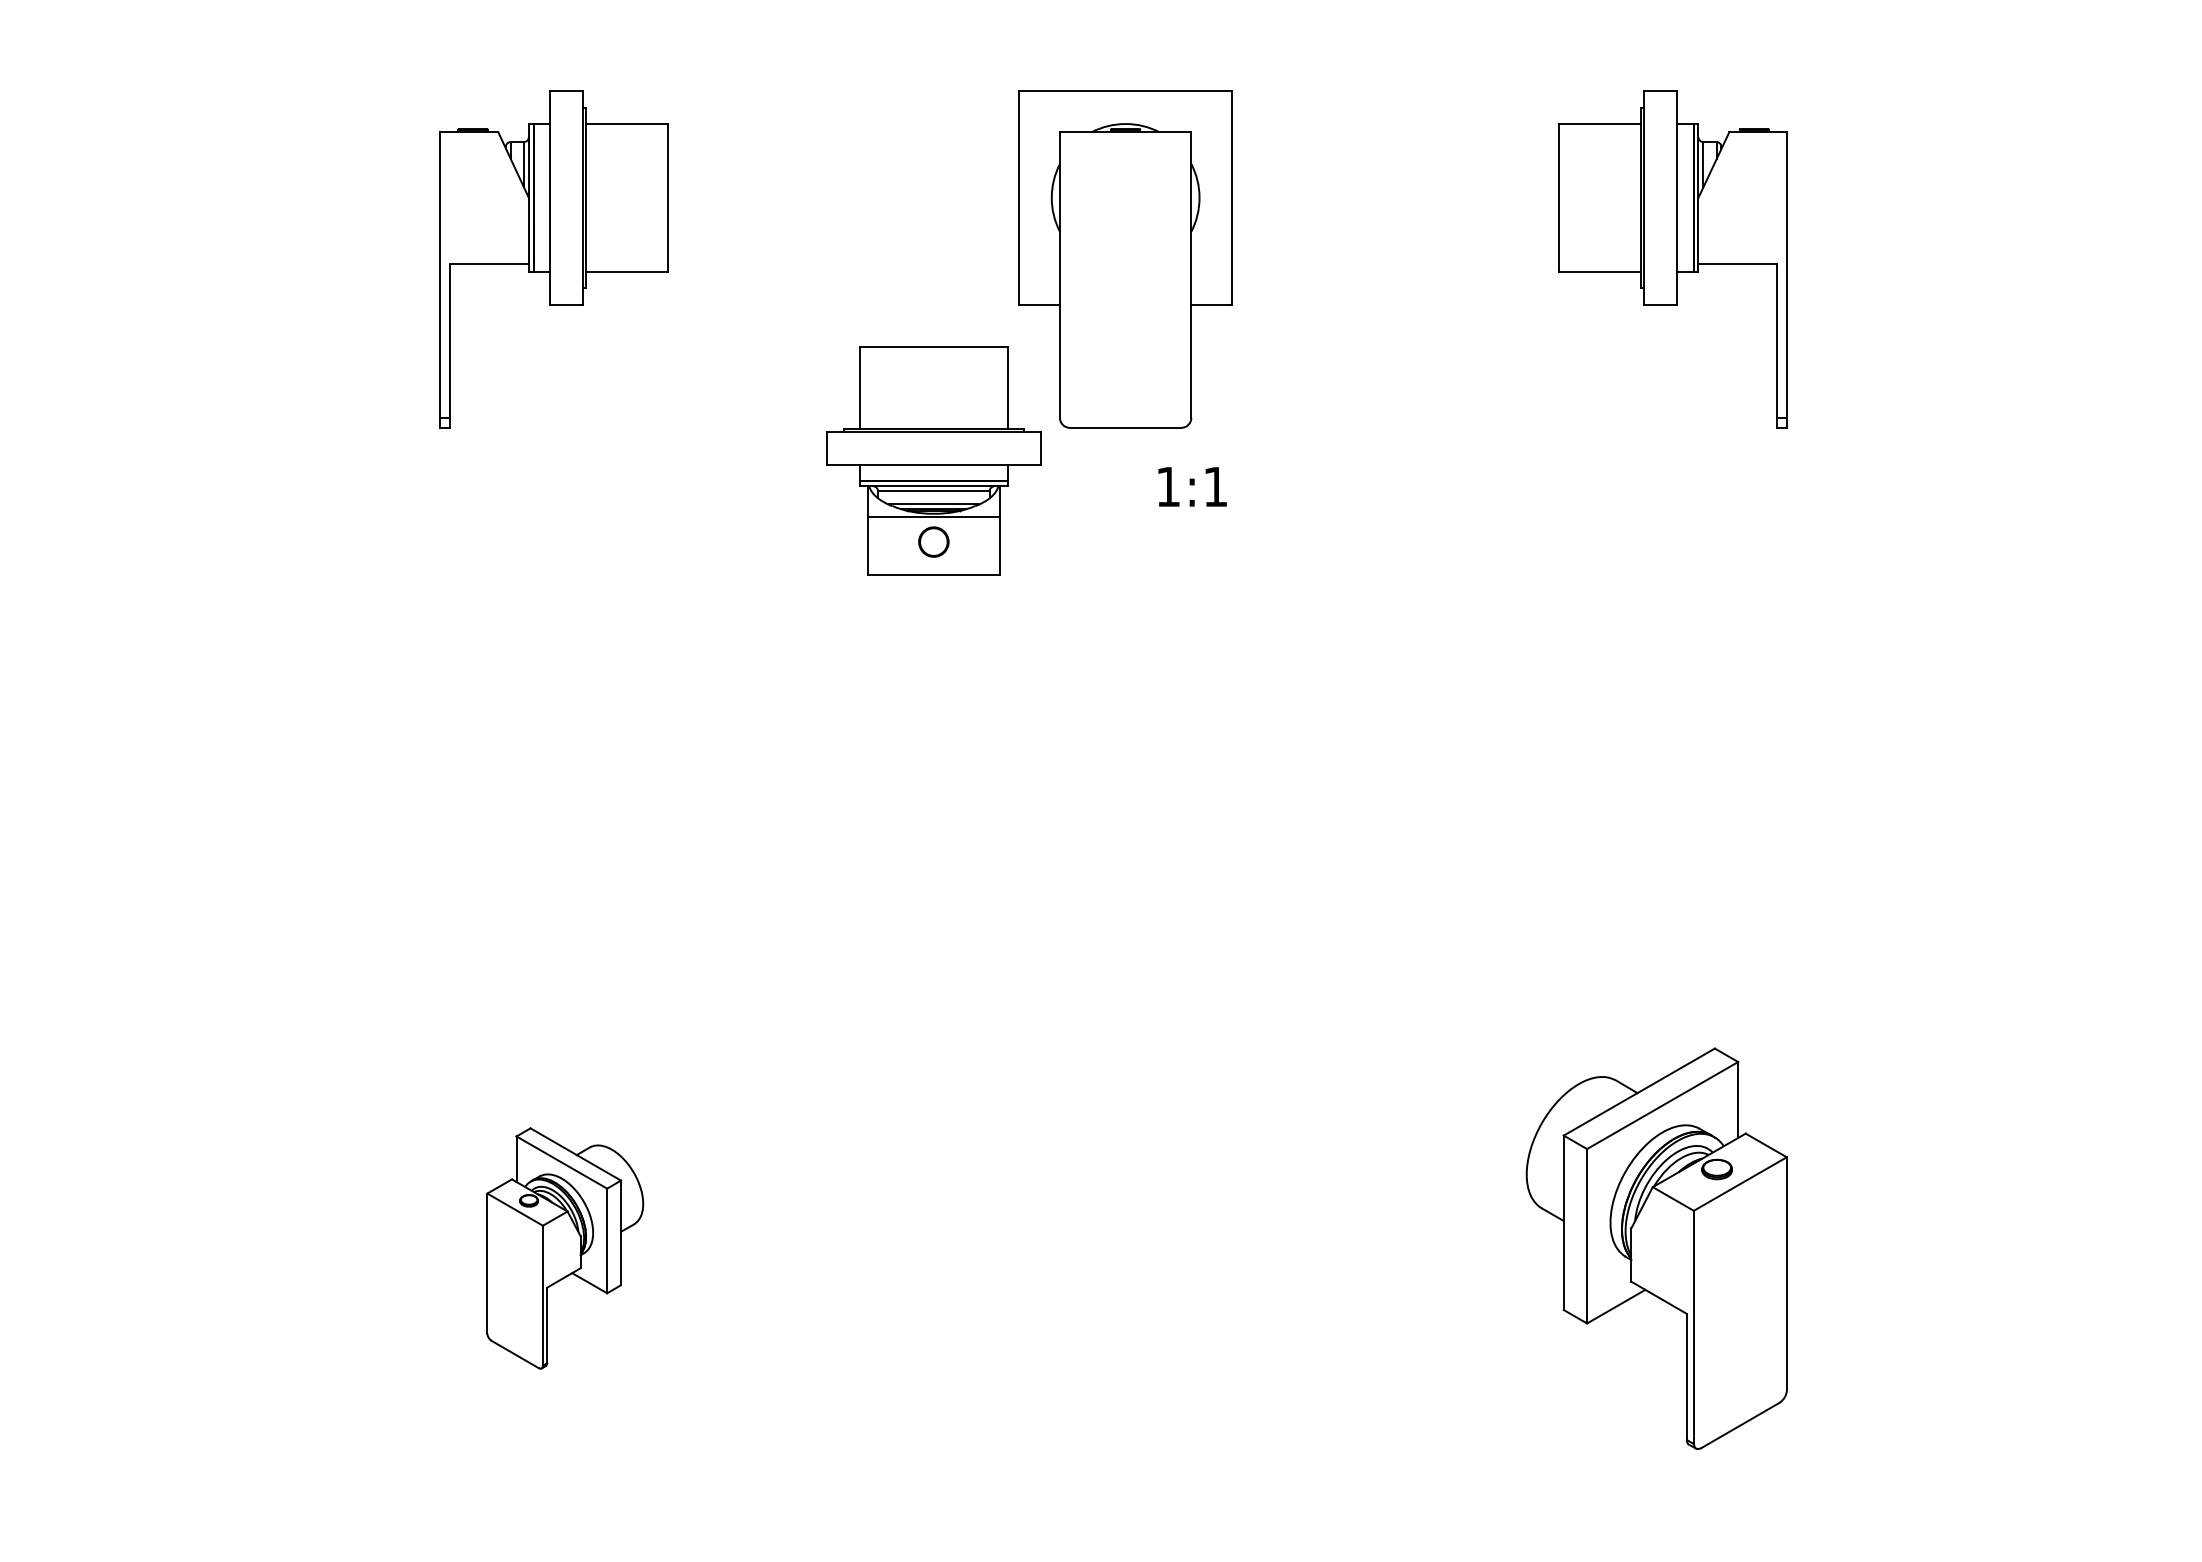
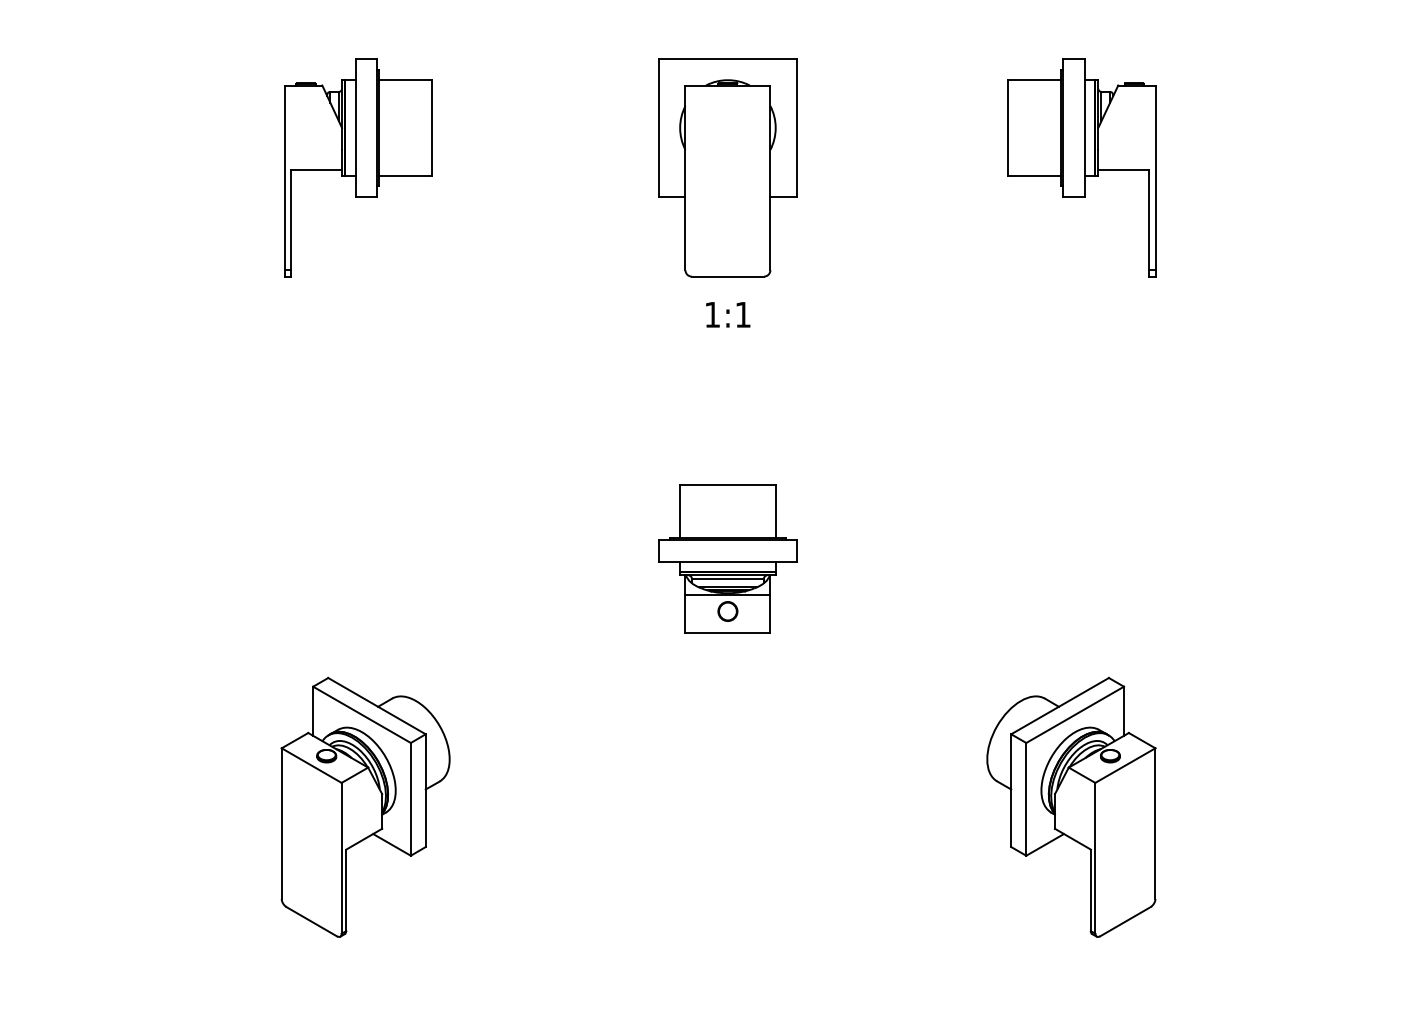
part: (933, 460) -> (727, 558), moved
text: (1193, 486) -> (728, 314), moved
part: (565, 1247) -> (365, 806), size x1.67

